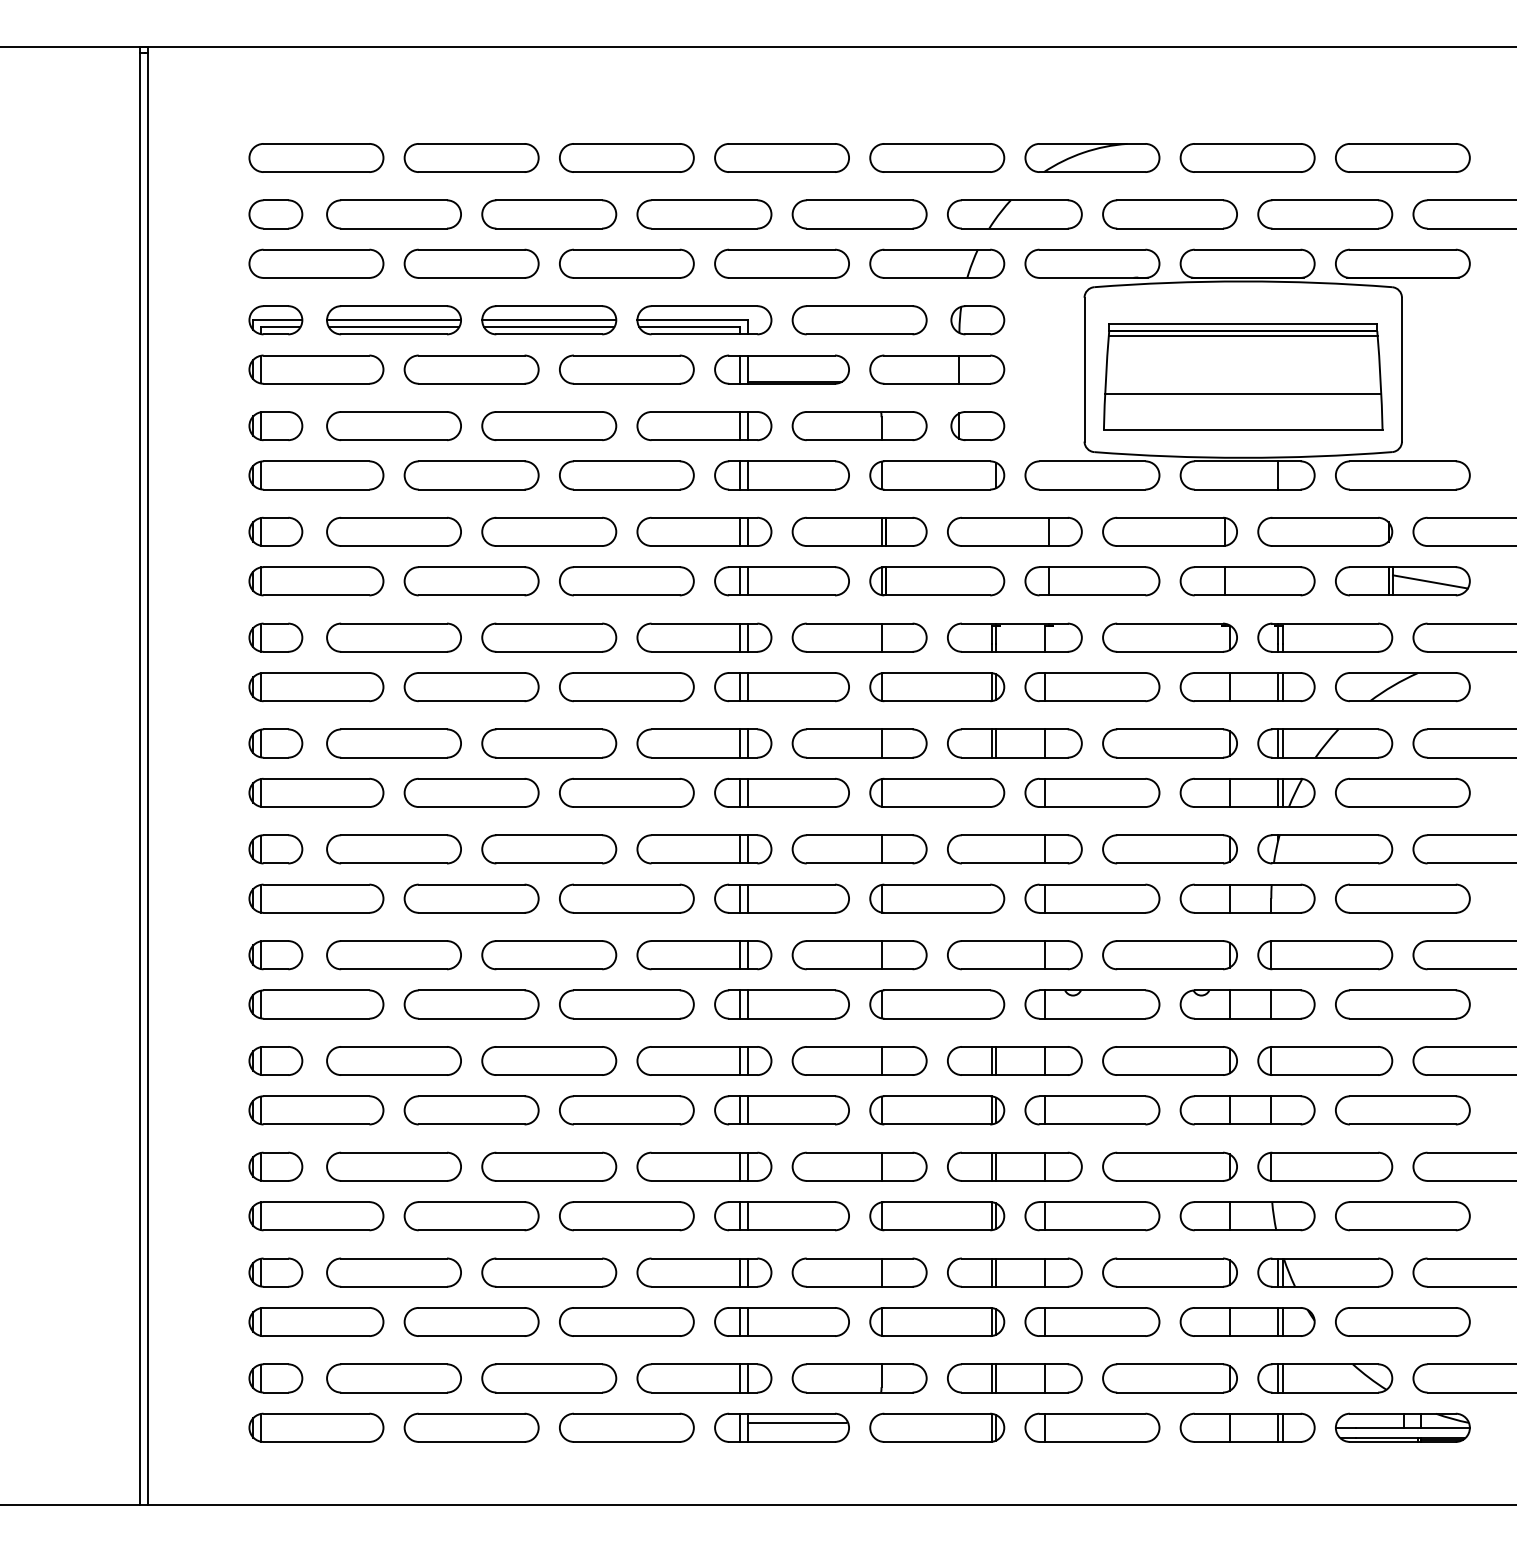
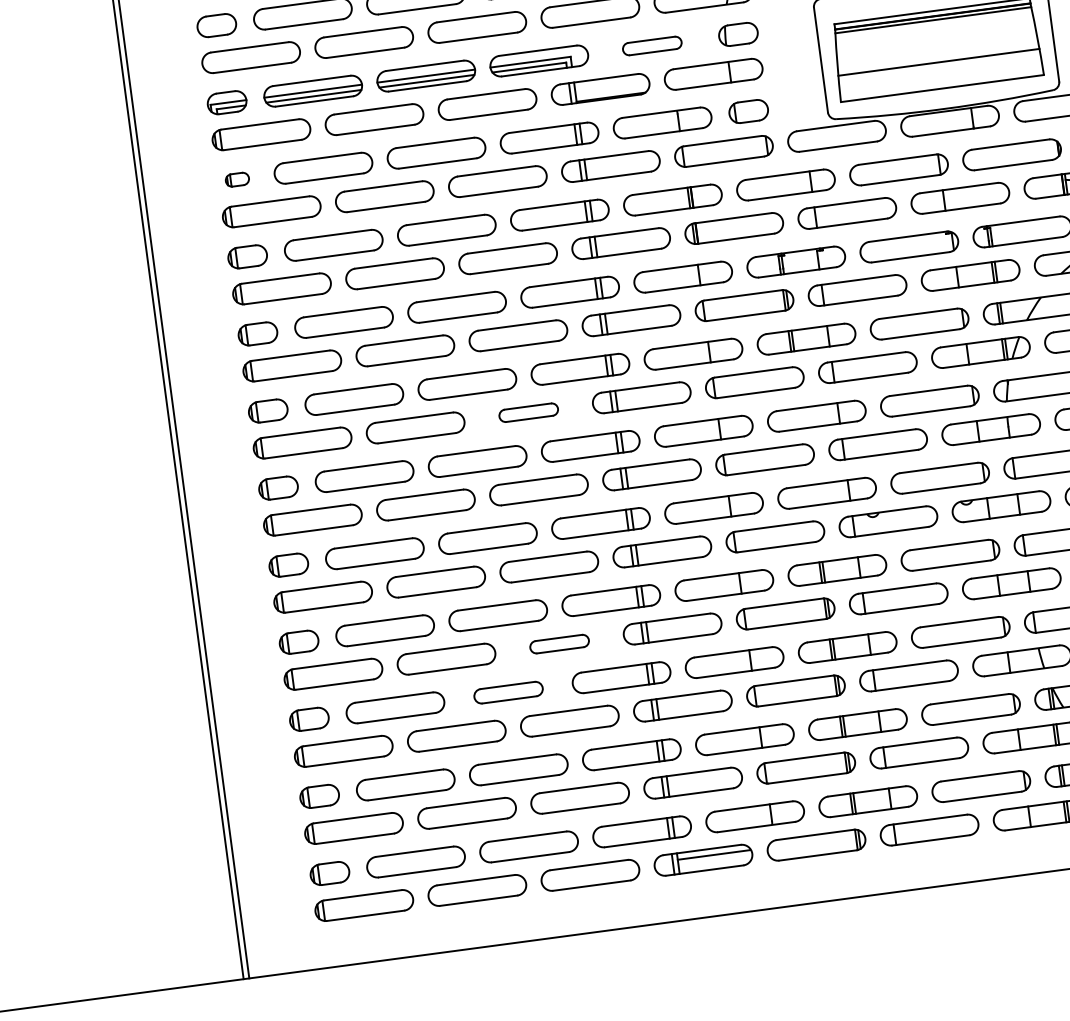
part: (859, 320) -> (652, 46), size x0.6
part: (275, 425) -> (237, 179), size x0.6
part: (626, 792) -> (528, 412), size x0.6
part: (626, 1110) -> (559, 644), size x0.6
part: (549, 1166) -> (508, 692), size x0.7

